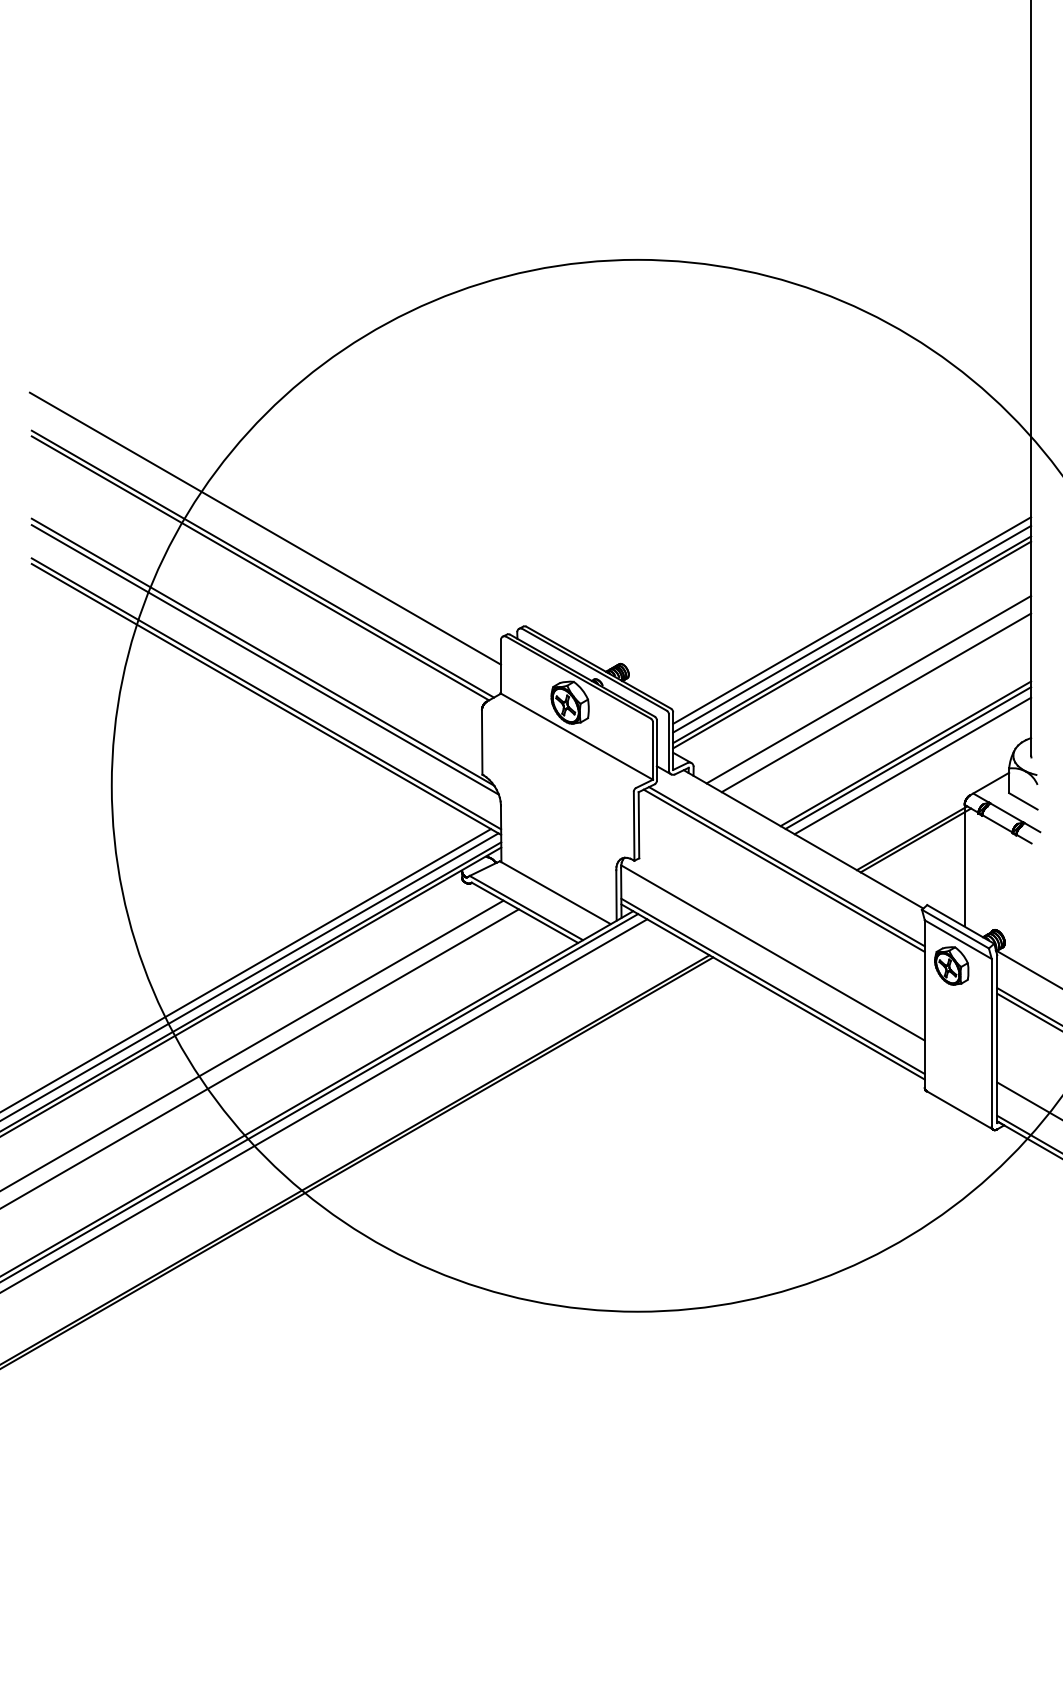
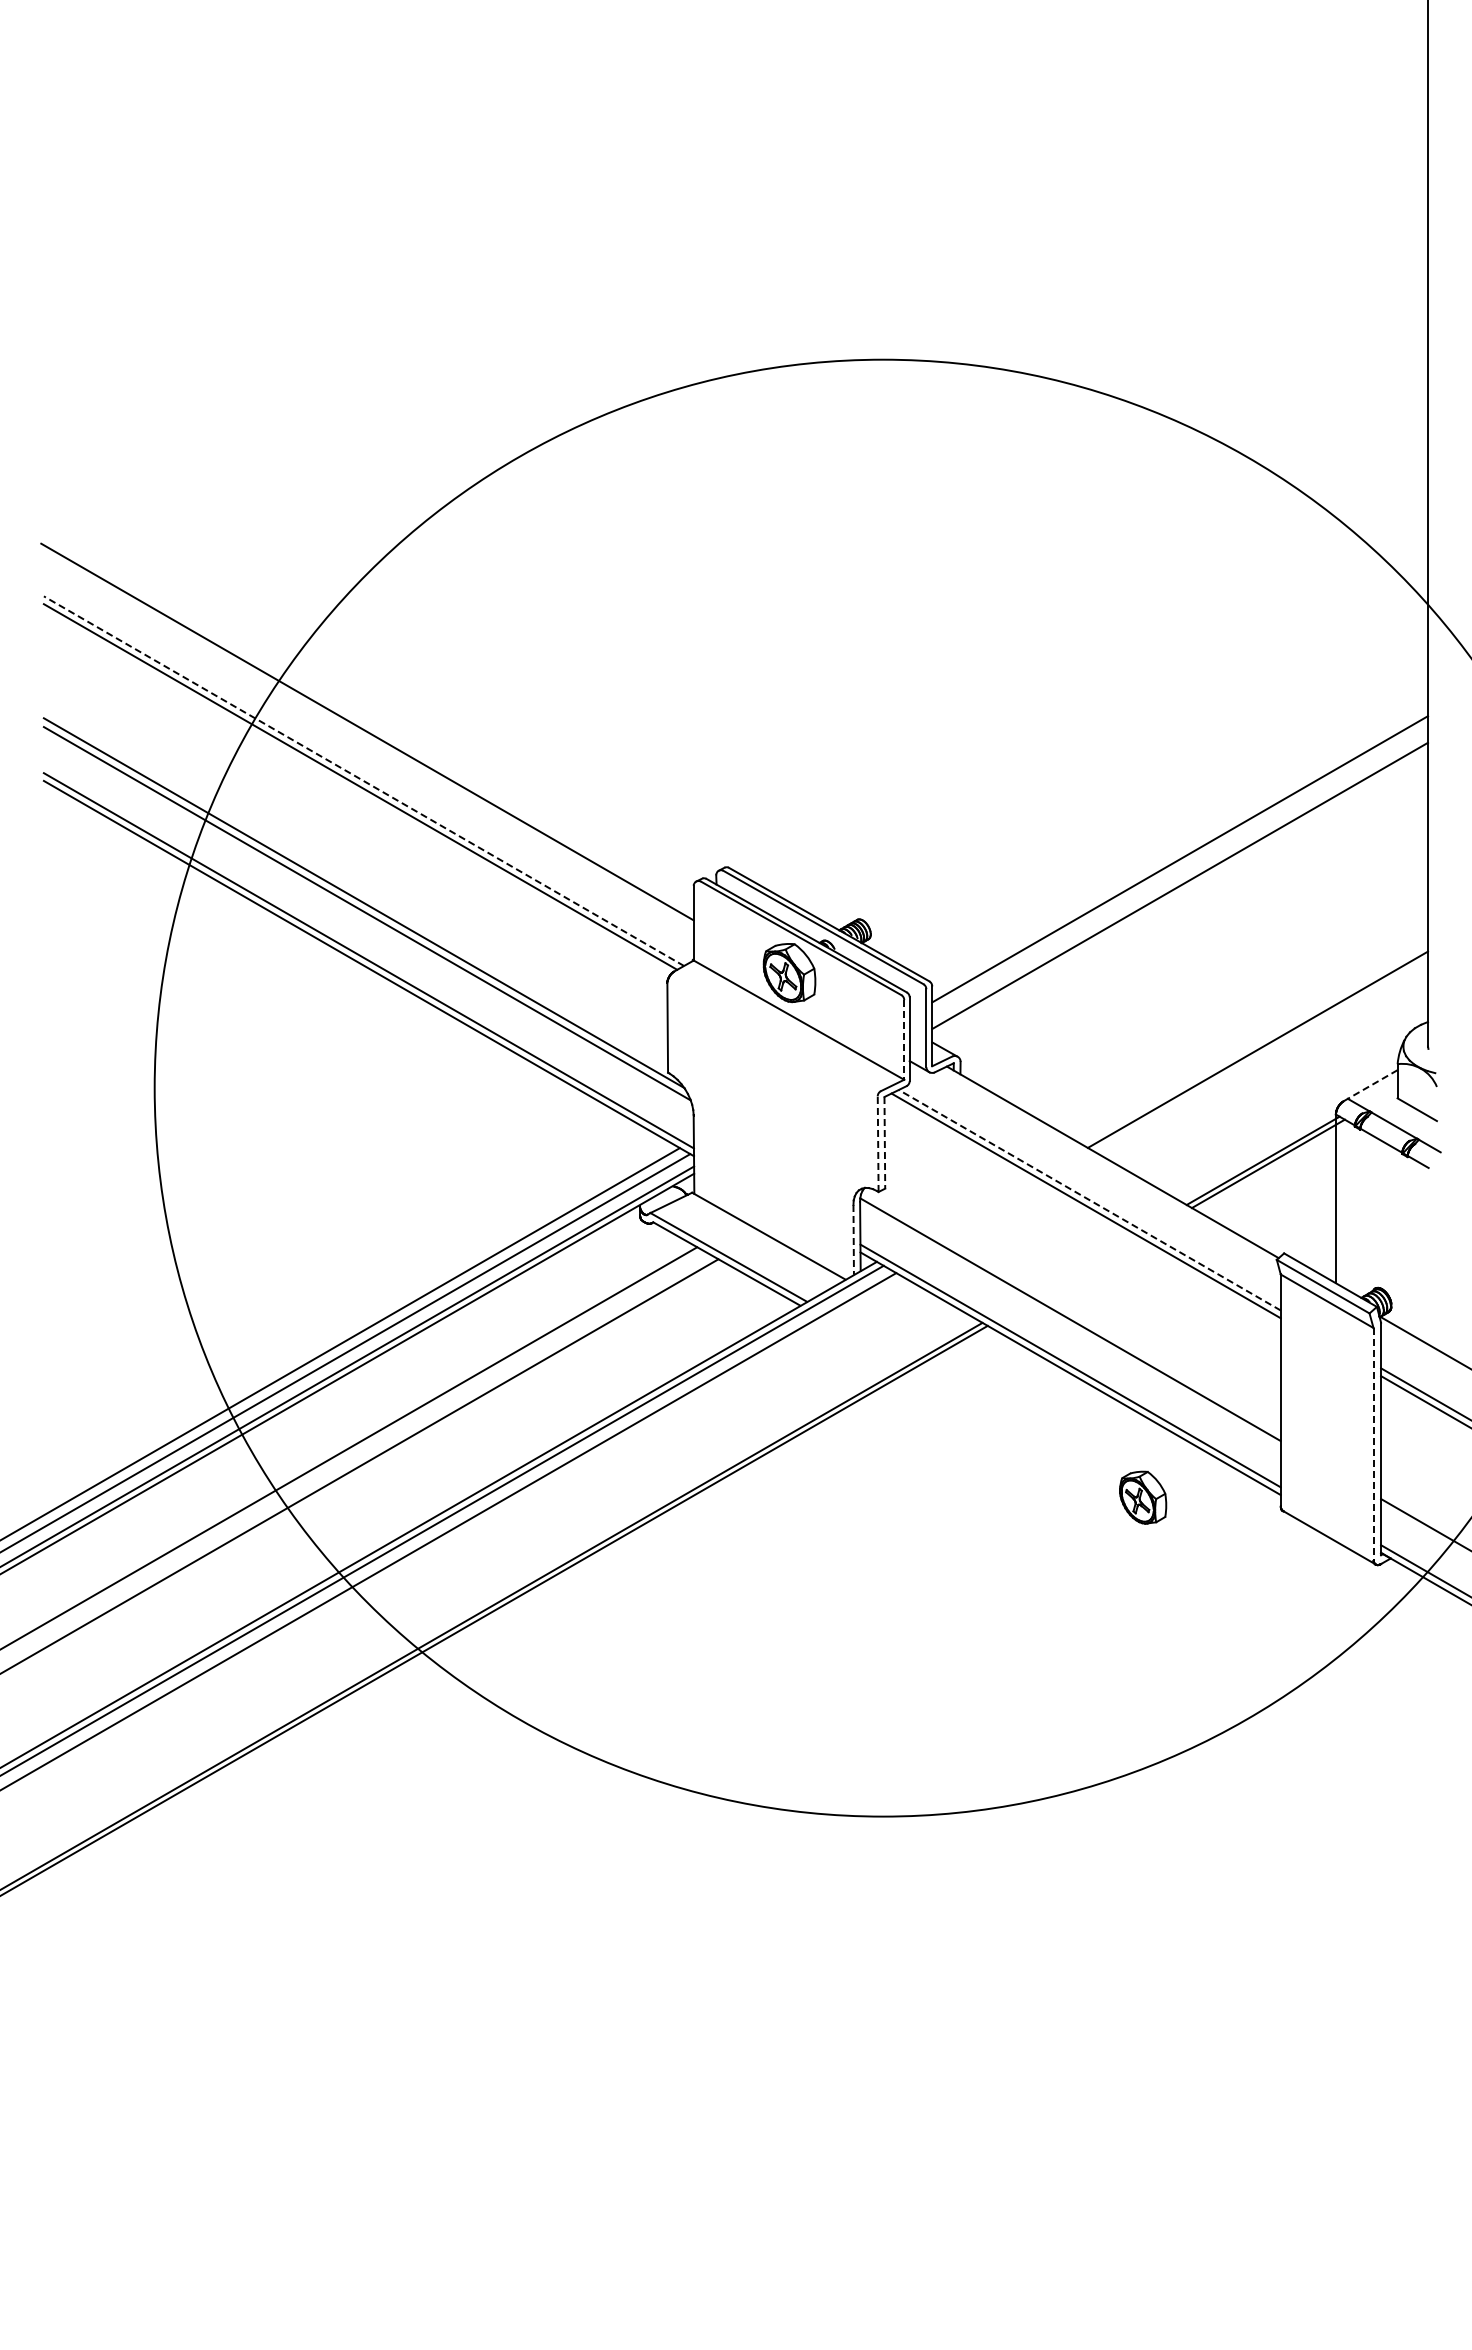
line: (263, 564) -> (364, 781), solid -> dashed
line: (852, 629) -> (1180, 871), removed
line: (852, 645) -> (1180, 893), removed
line: (869, 689) -> (1203, 954), removed
line: (876, 702) -> (1213, 972), removed
line: (653, 750) -> (904, 1039), solid -> dashed
line: (905, 753) -> (1254, 1043), removed
line: (913, 765) -> (1264, 1060), removed
line: (989, 784) -> (1370, 1086), solid -> dashed
line: (638, 825) -> (884, 1142), solid -> dashed
line: (634, 826) -> (878, 1144), solid -> dashed
line: (786, 866) -> (1089, 1200), solid -> dashed
line: (616, 895) -> (853, 1239), solid -> dashed
part: (952, 965) -> (1143, 1497), moved
line: (991, 1042) -> (1373, 1443), solid -> dashed

